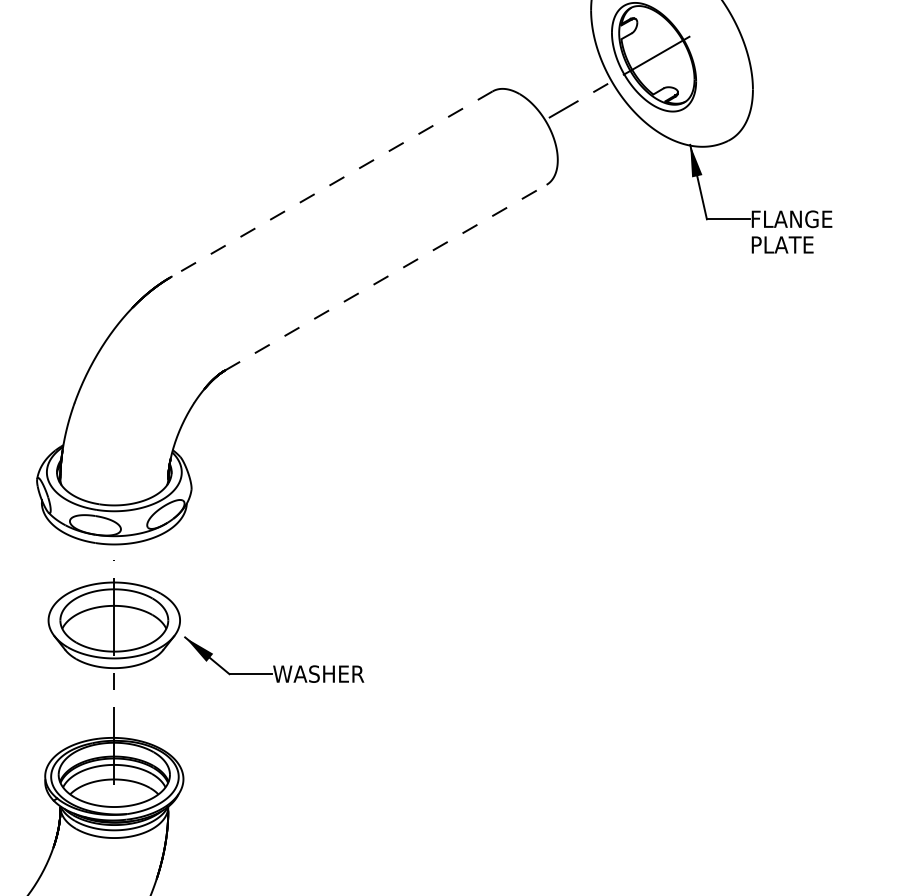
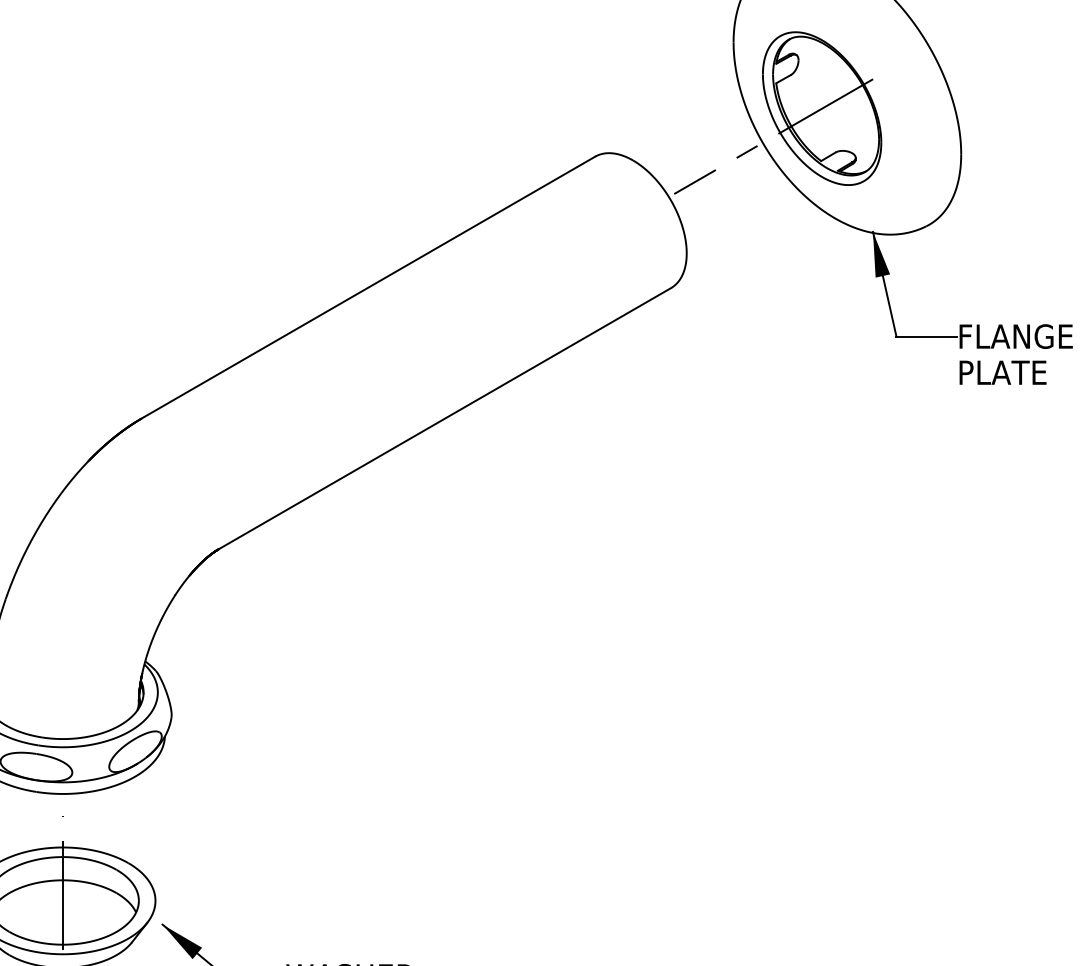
line: (332, 183) -> (369, 286), dashed -> solid
line: (385, 277) -> (444, 418), dashed -> solid

